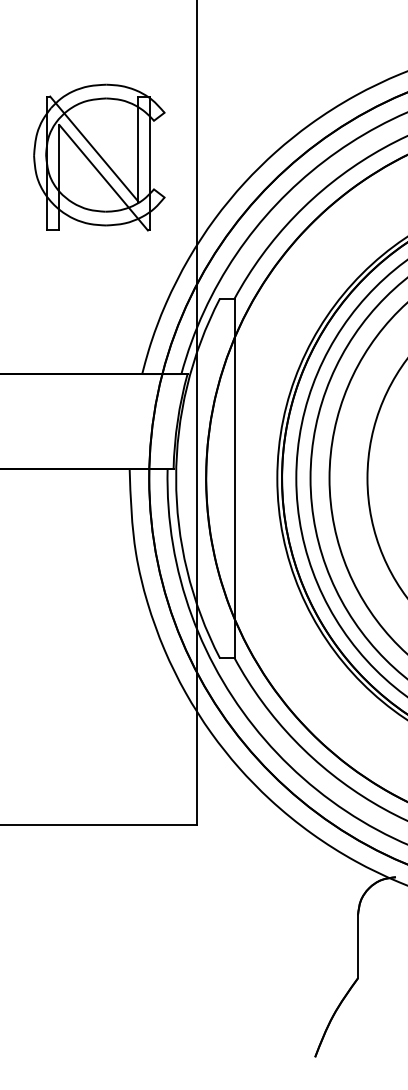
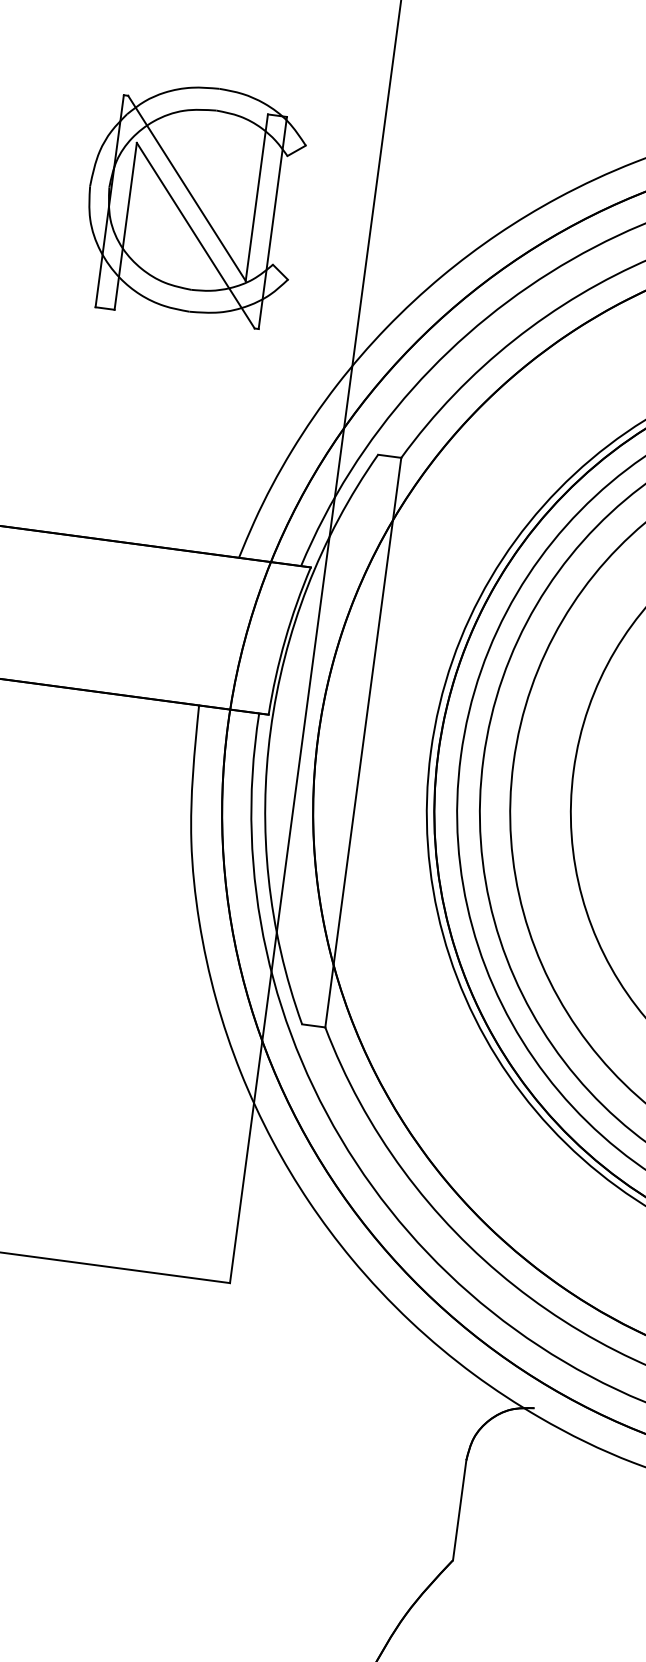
part: (99, 157) -> (193, 202), moved

